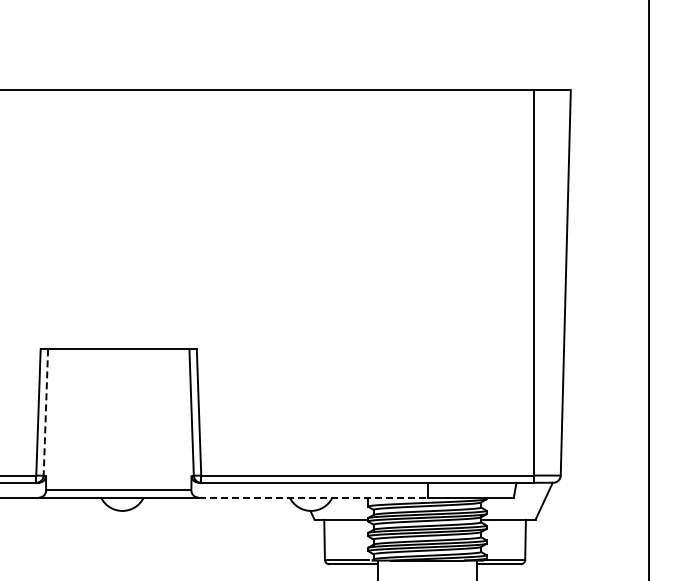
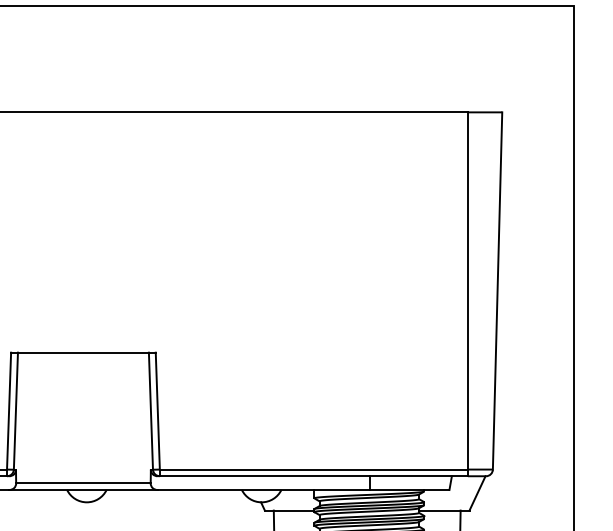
line: (45, 412) -> (15, 411), dashed -> solid
line: (313, 497) -> (263, 489), dashed -> solid

